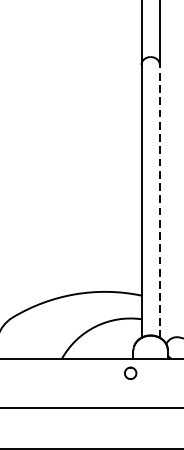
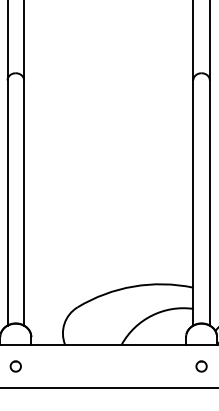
line: (159, 200) -> (209, 202), dashed -> solid
part: (130, 373) -> (201, 366), moved

